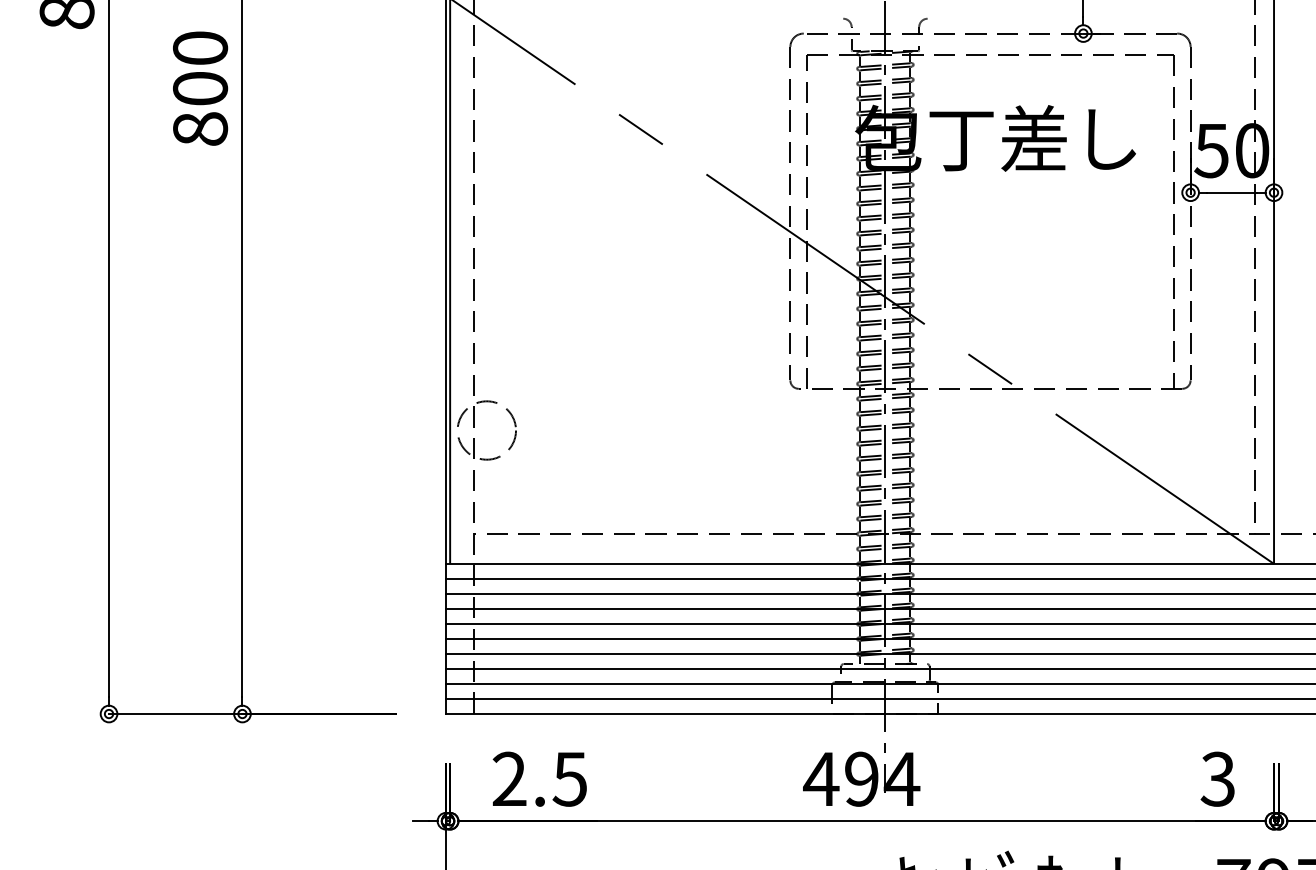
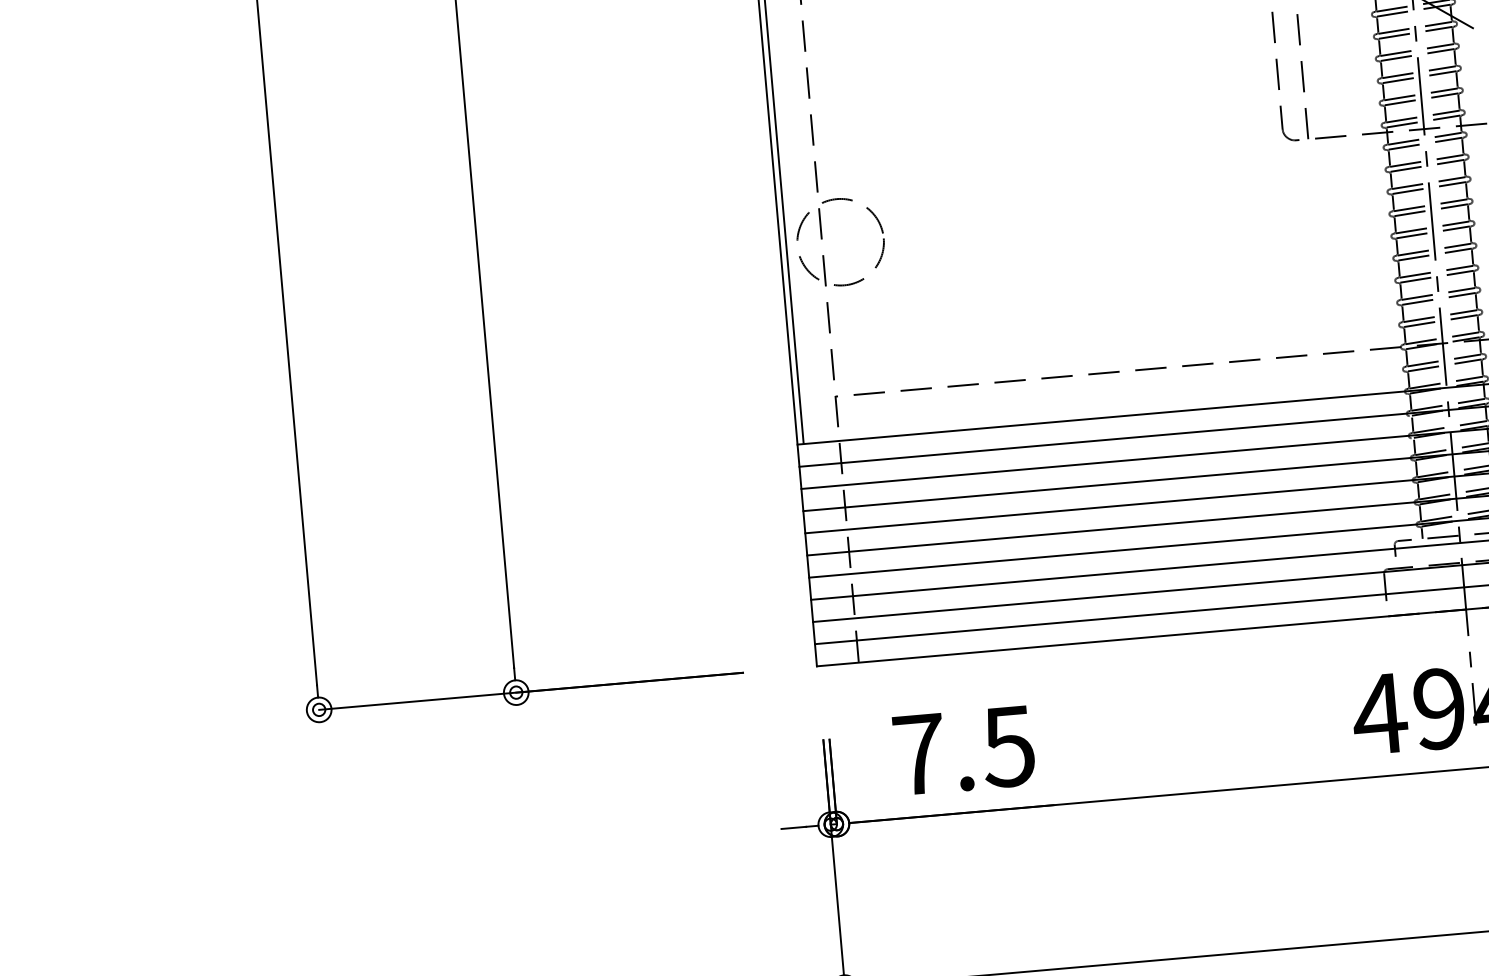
text: (509, 778) -> (919, 753), 2.5 -> 7.5

